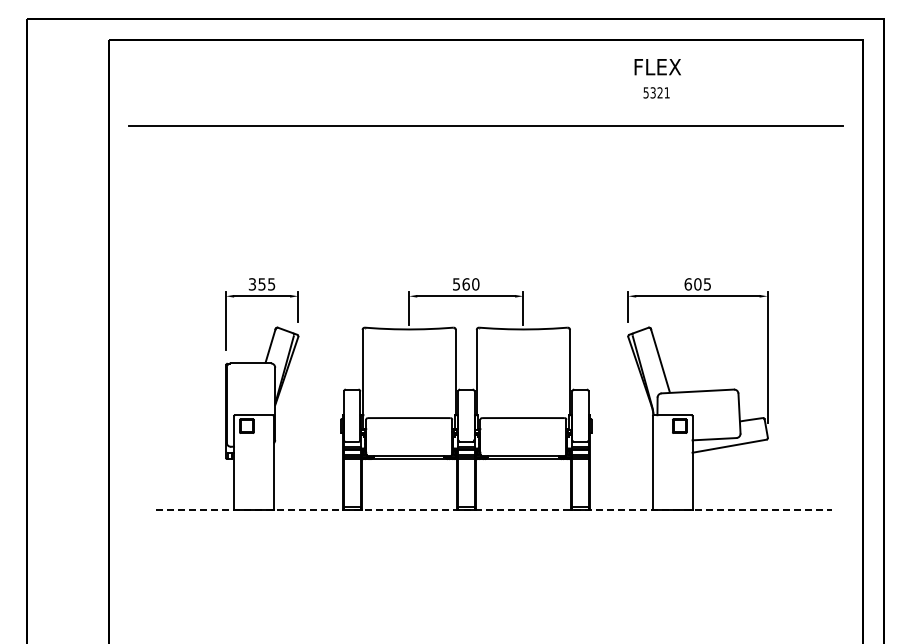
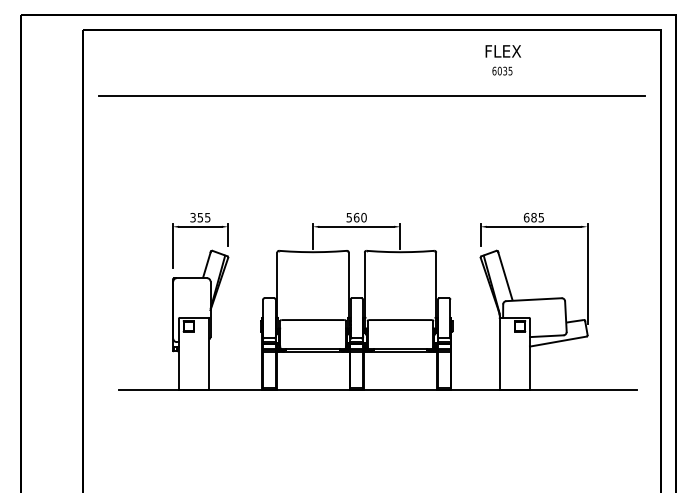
text: (656, 92) -> (502, 70), 5321 -> 6035
text: (697, 284) -> (533, 217), 605 -> 685
line: (494, 509) -> (378, 390), dashed -> solid

